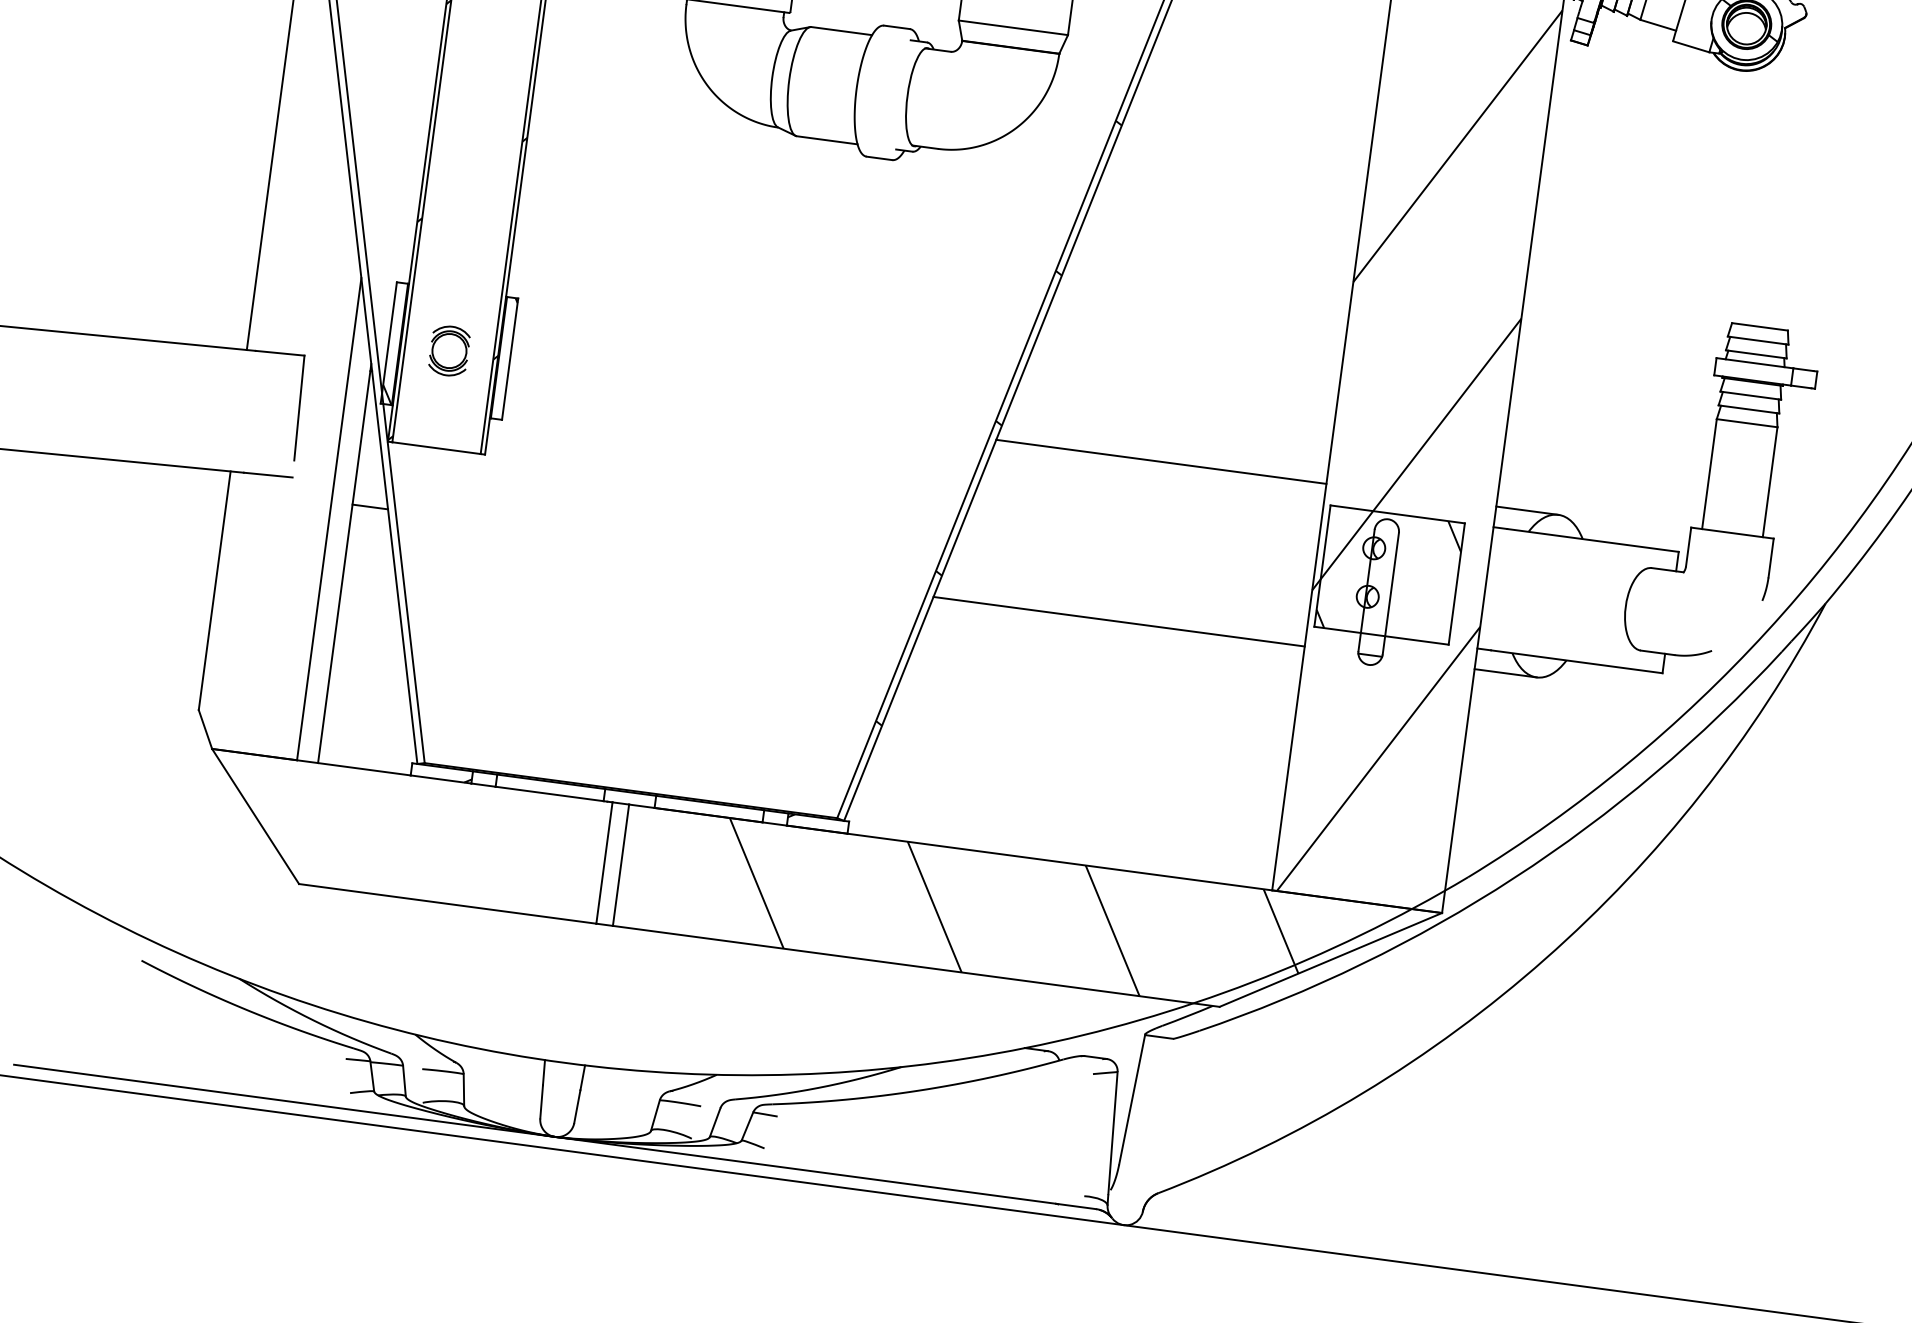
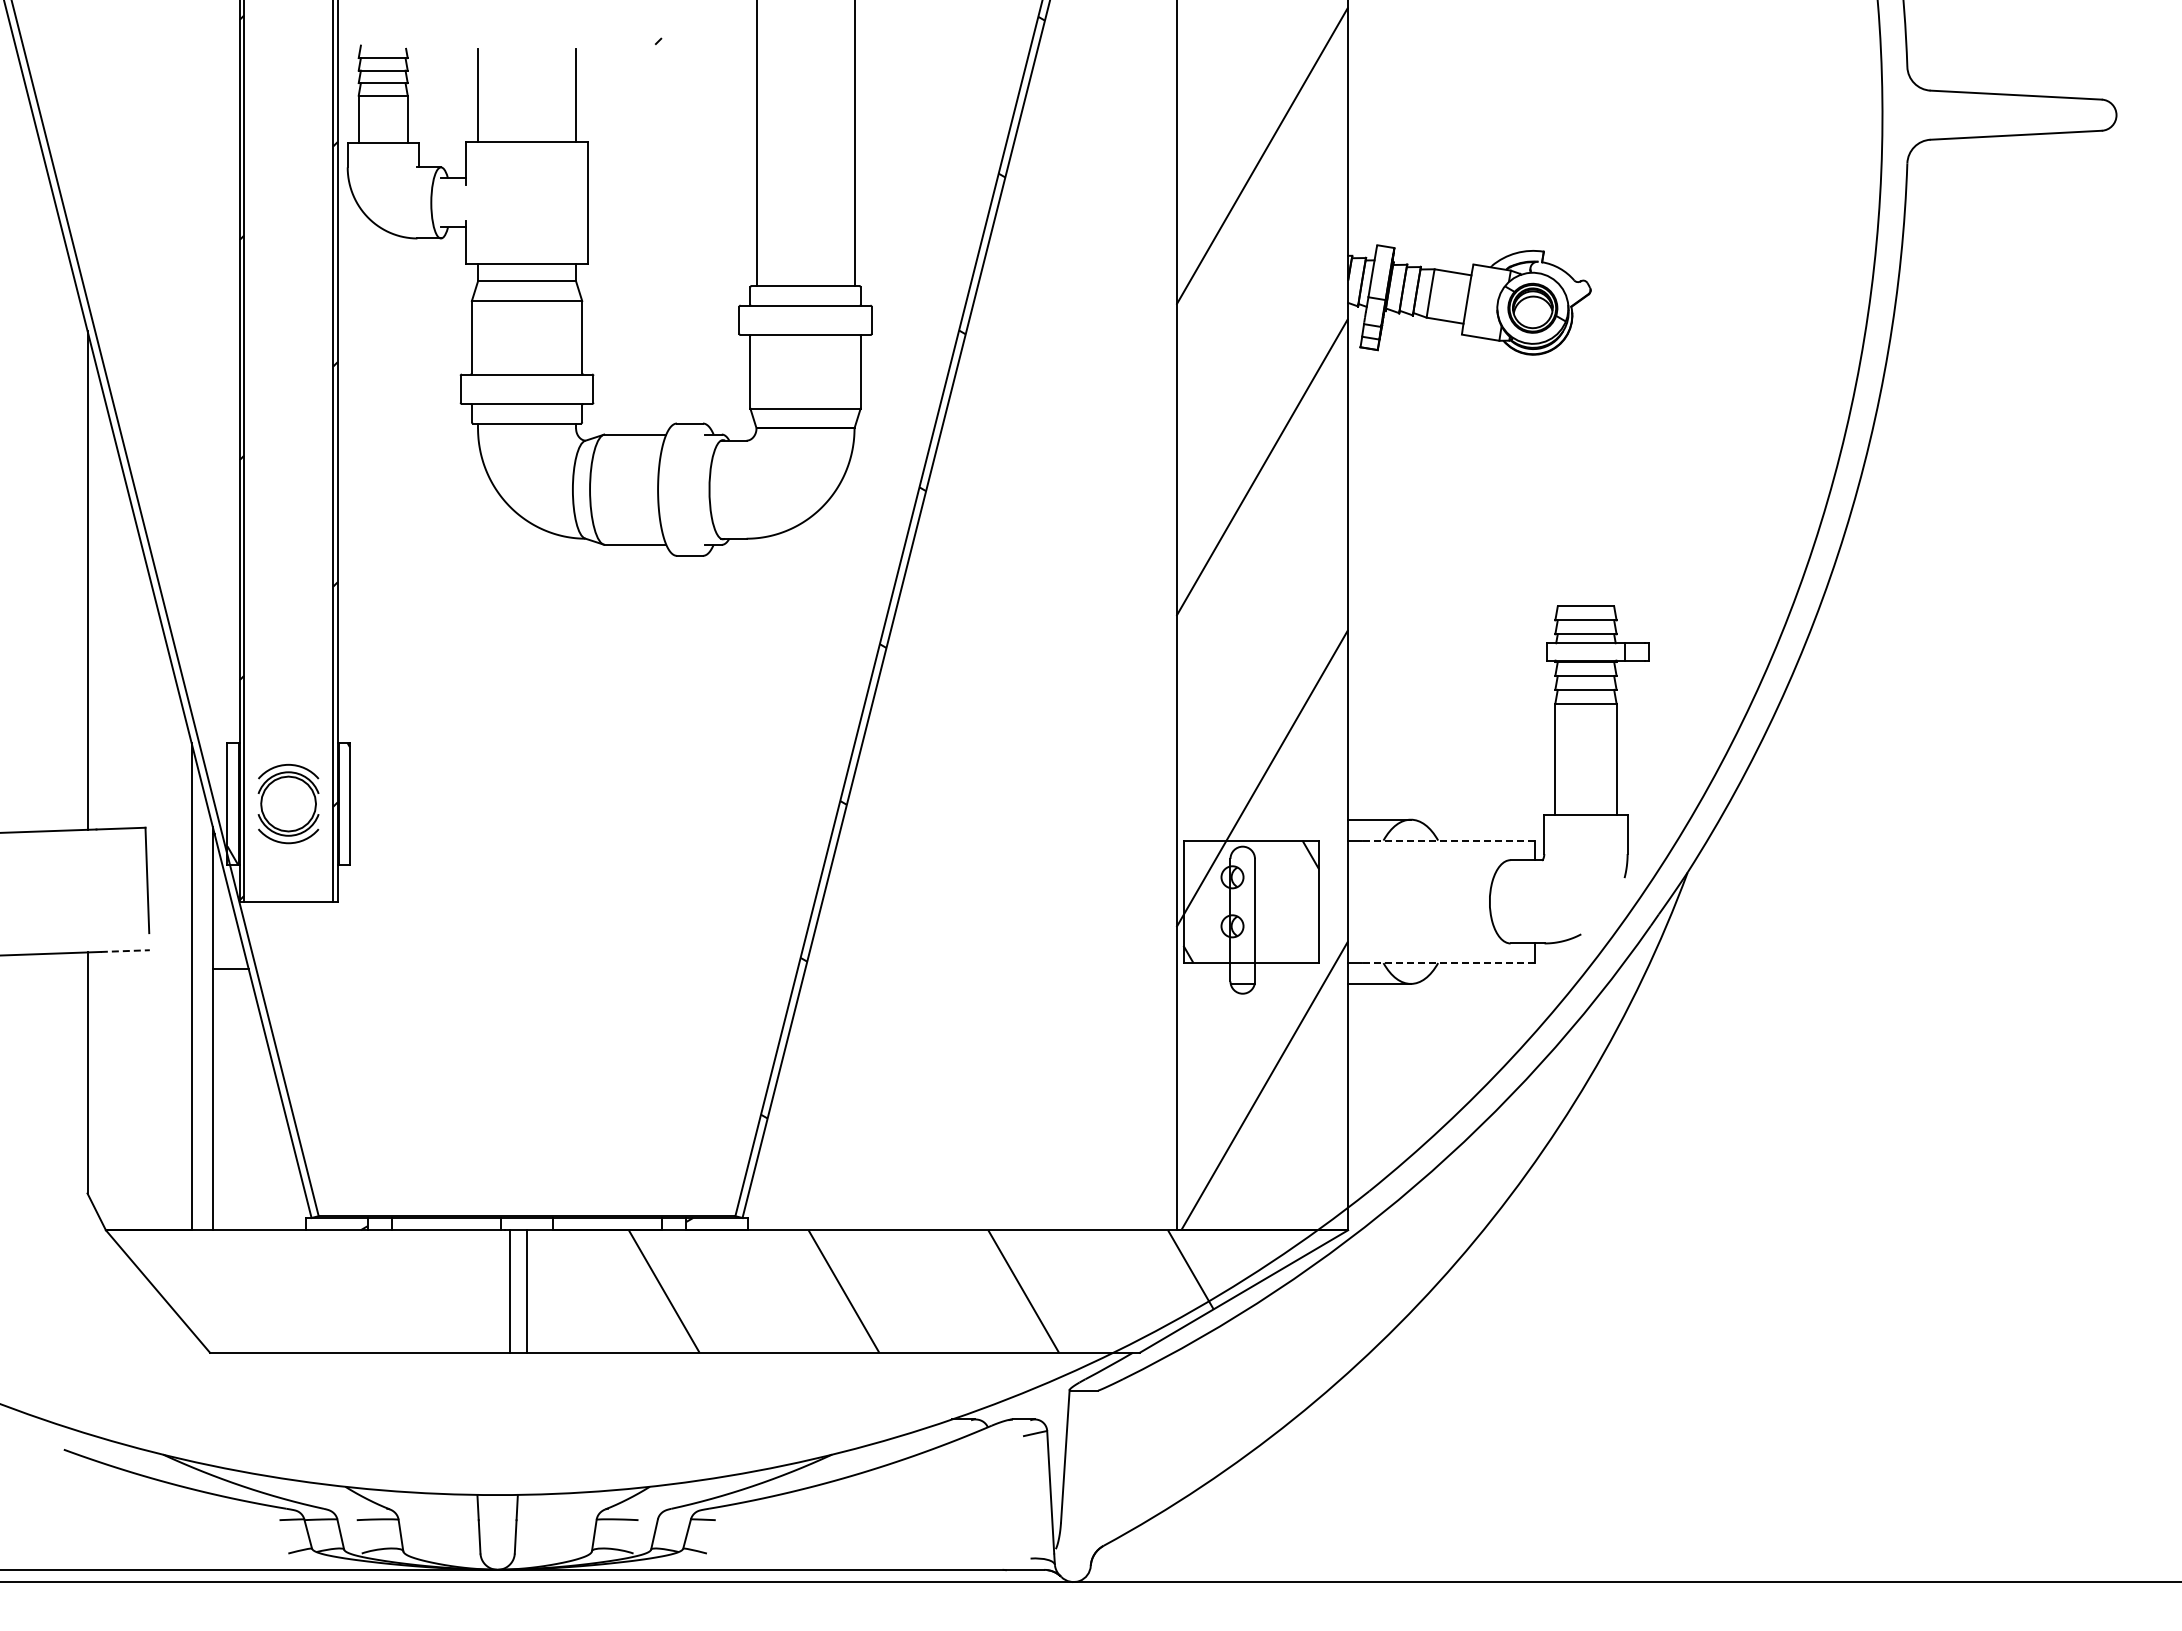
part: (449, 350) -> (288, 803), size x1.6
line: (1161, 461) -> (1009, 819), removed
line: (268, 475) -> (125, 951), solid -> dashed
line: (1592, 540) -> (1448, 840), solid -> dashed
line: (1118, 621) -> (988, 983), removed
line: (1576, 662) -> (1448, 963), solid -> dashed

